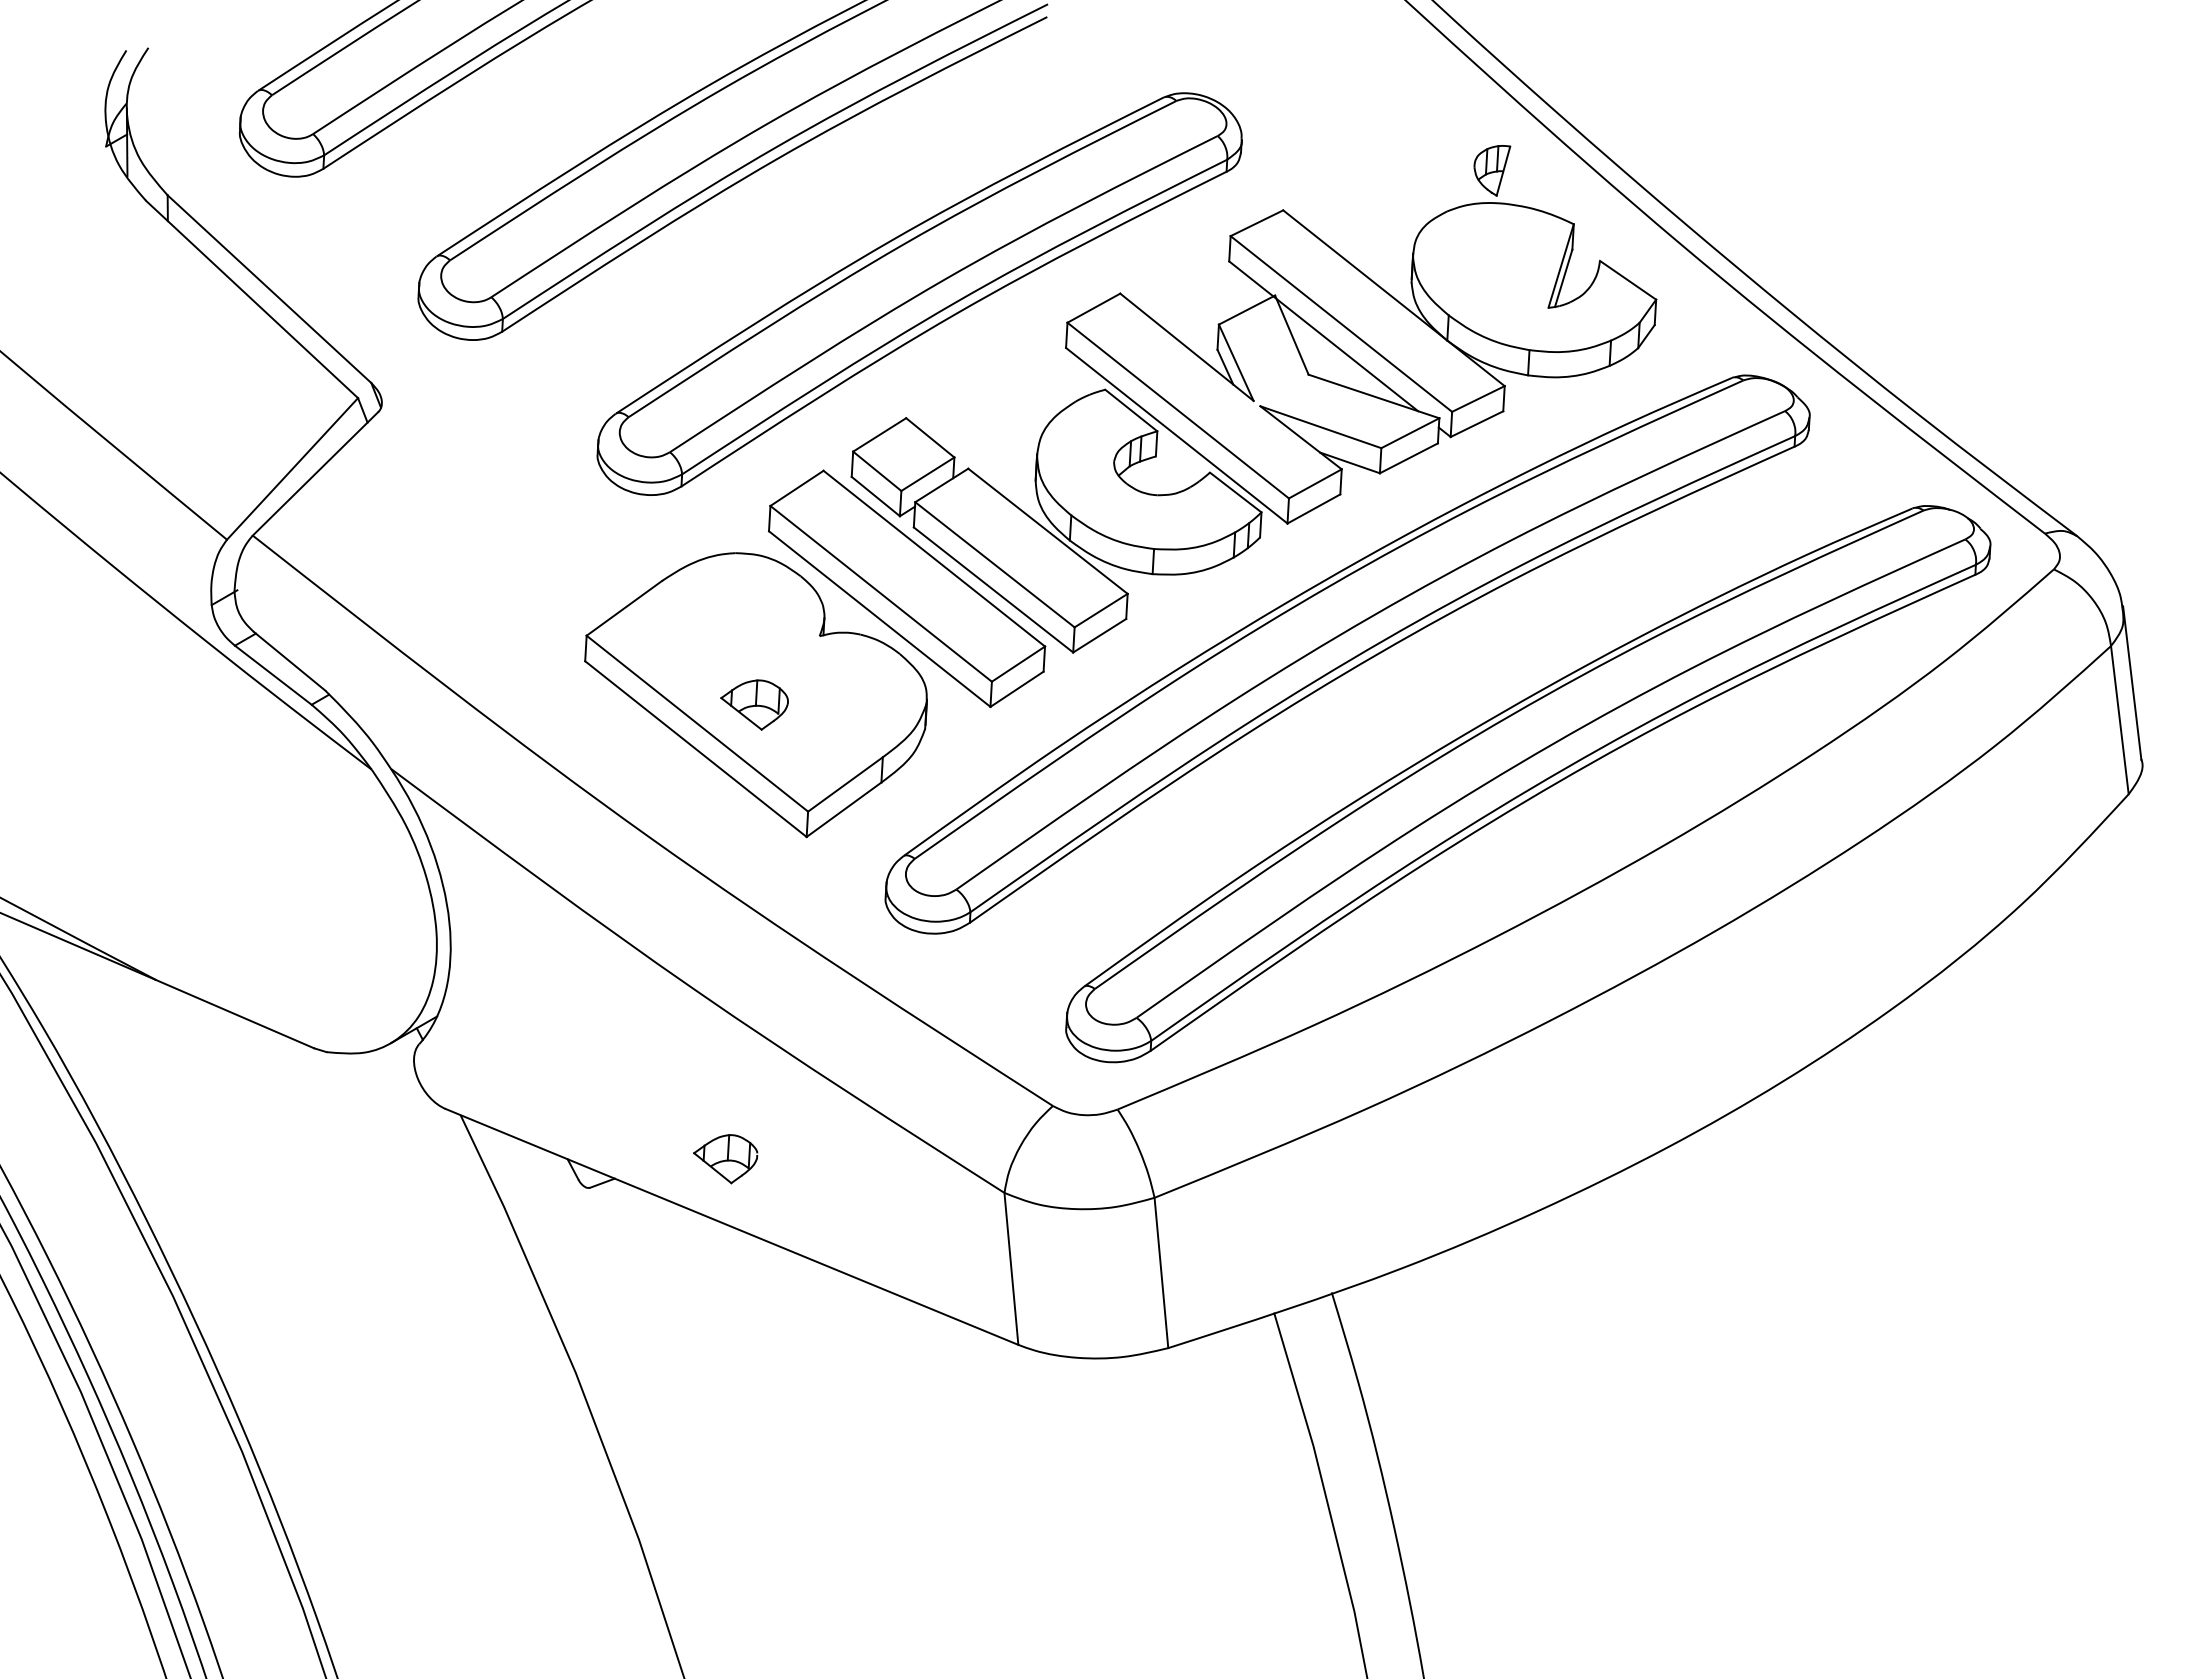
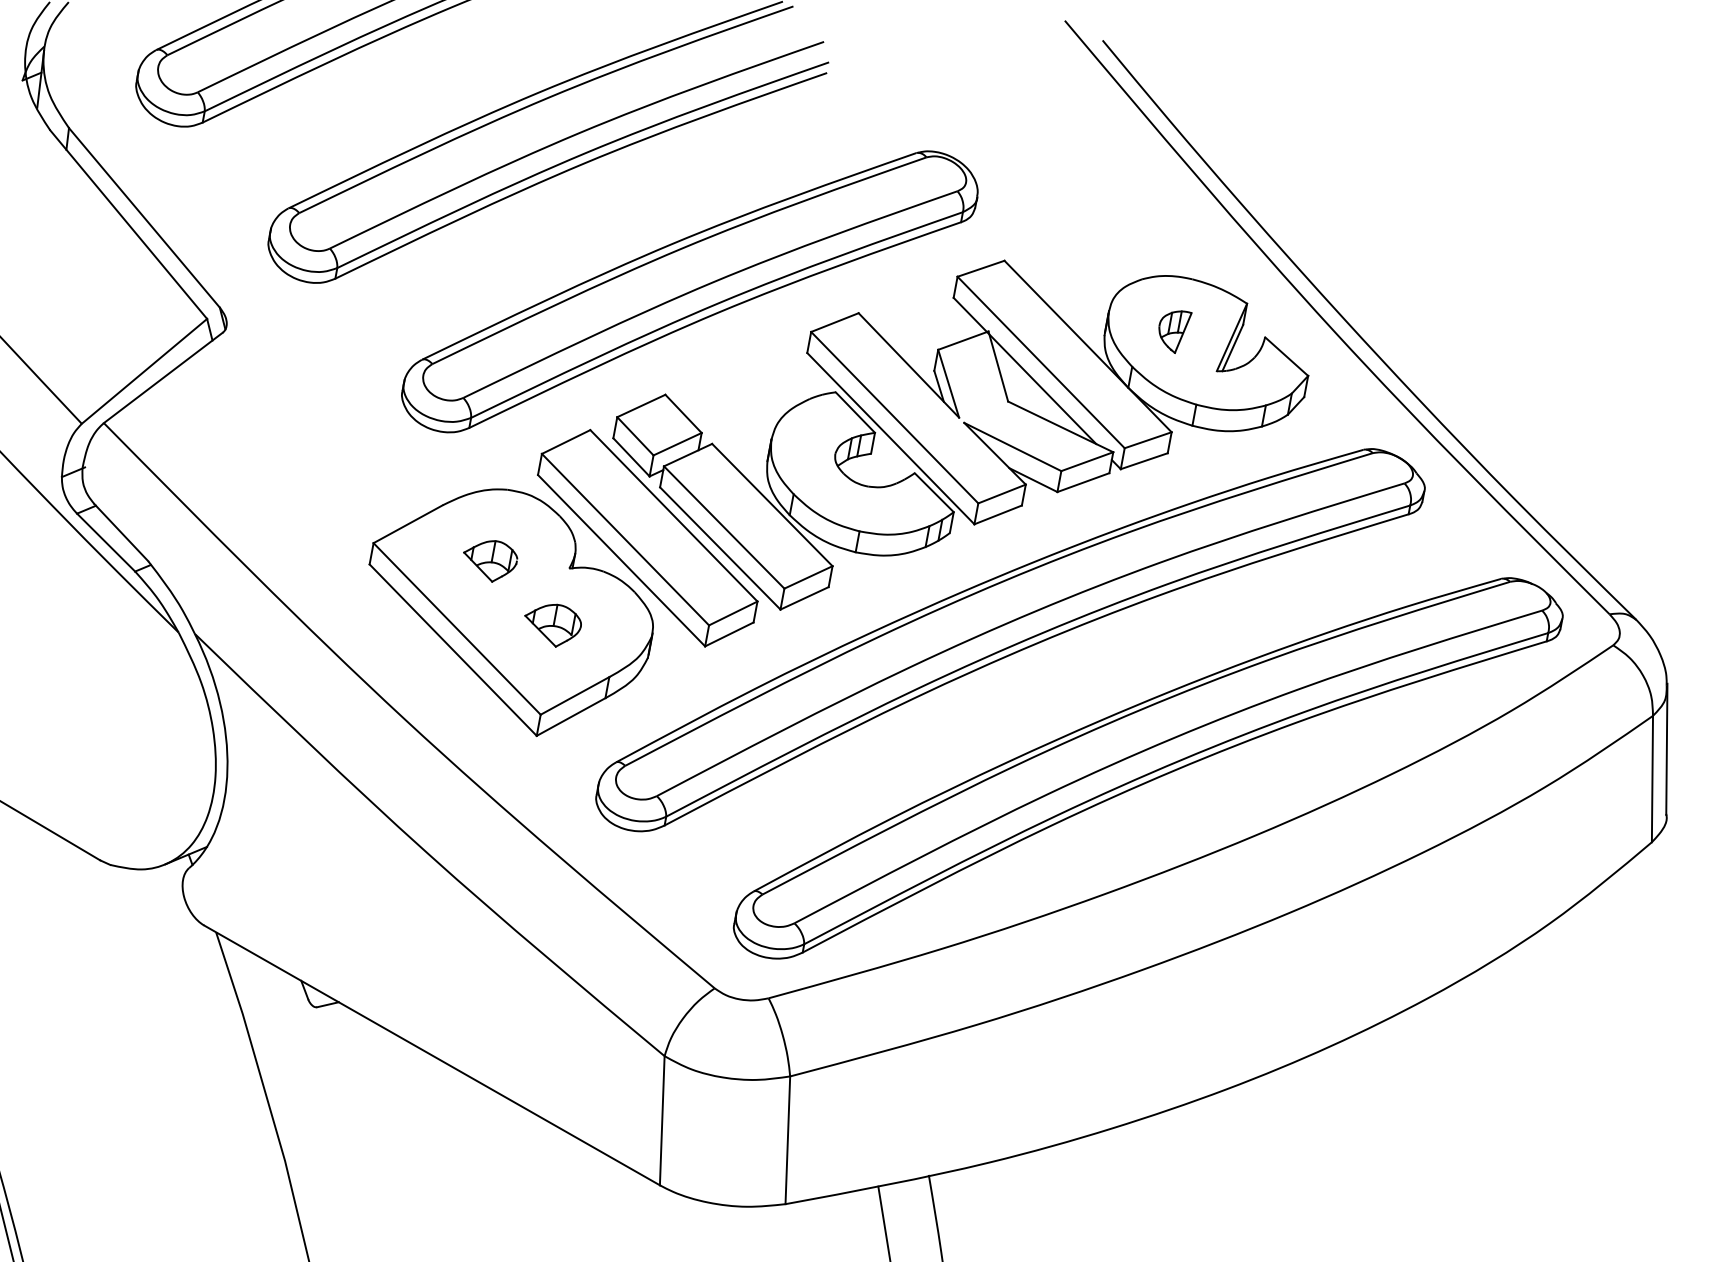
part: (1492, 170) -> (1174, 331), moved
part: (754, 704) -> (552, 624), moved
part: (725, 1159) -> (489, 561), moved

